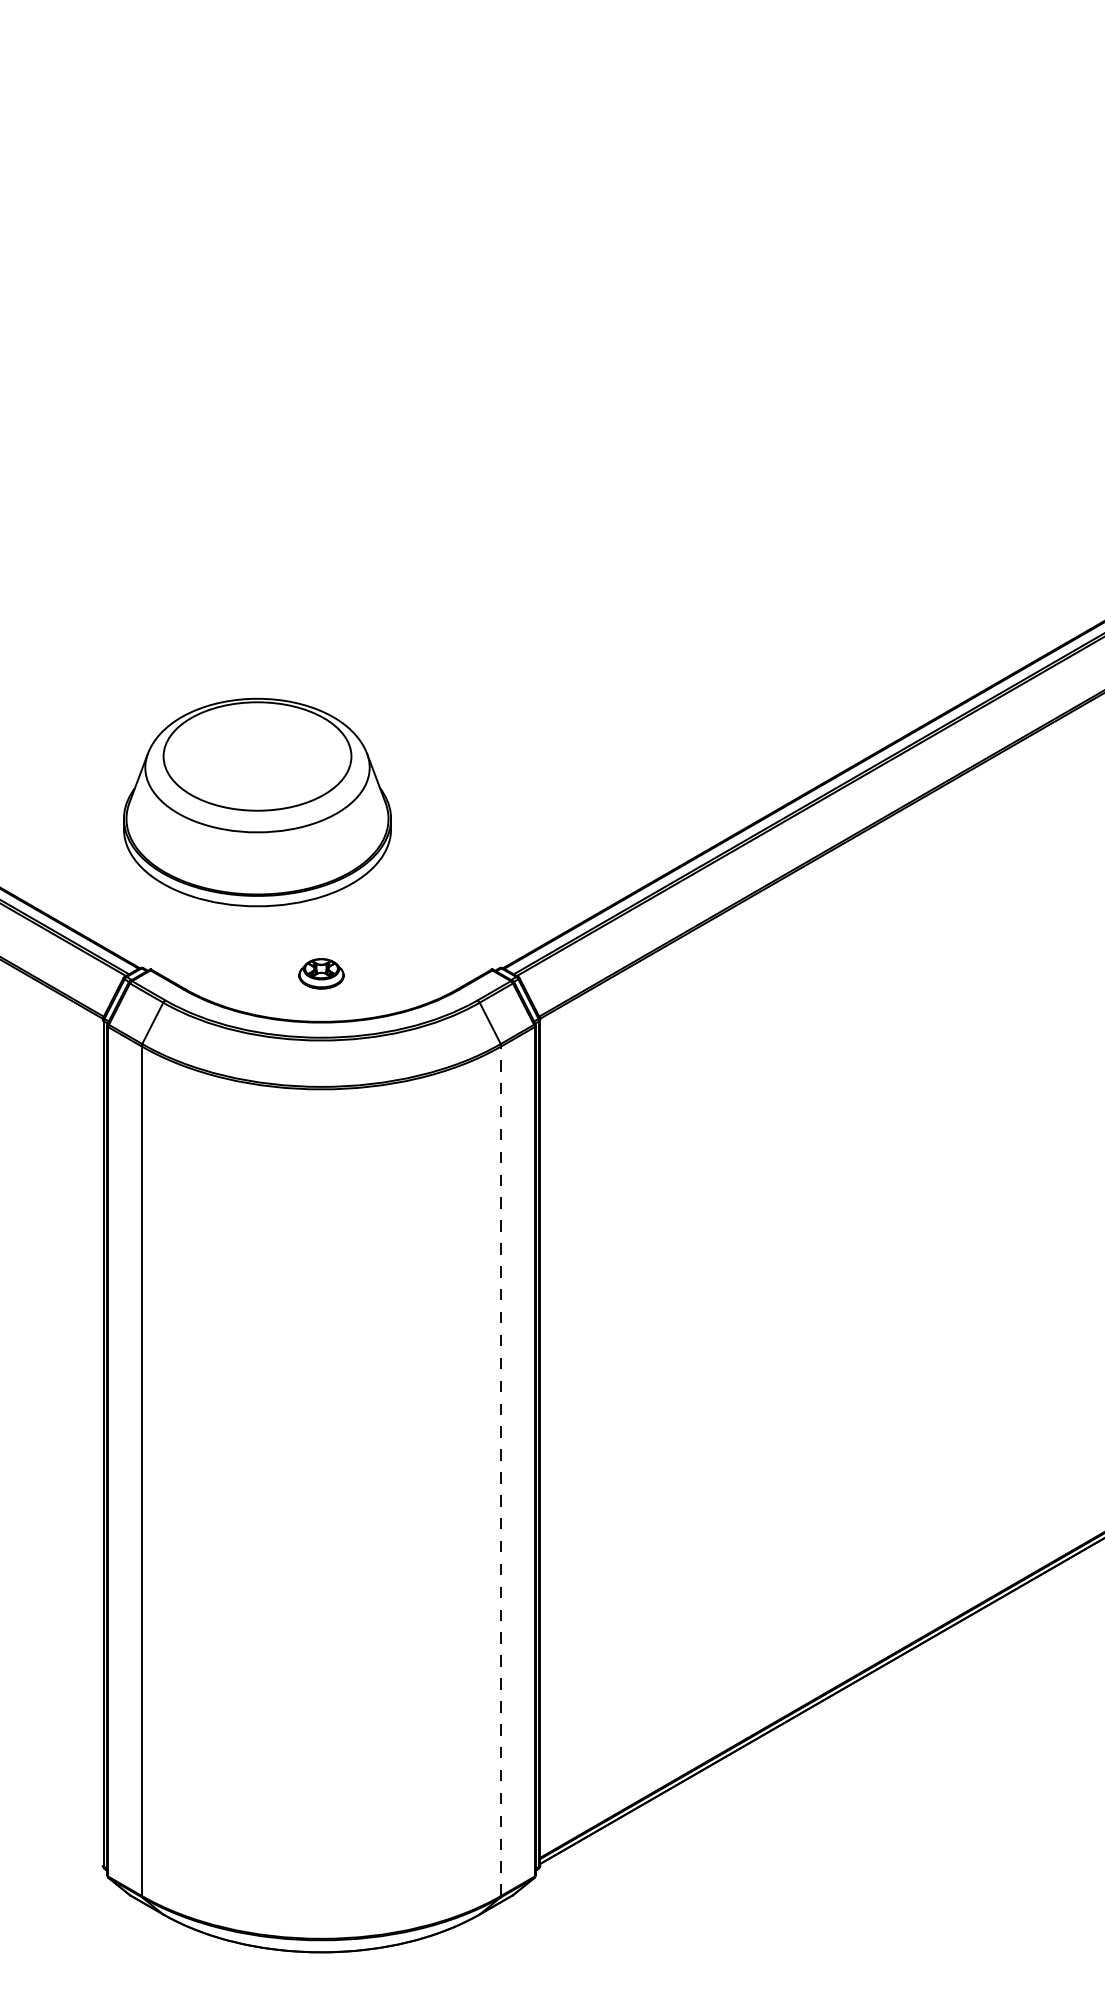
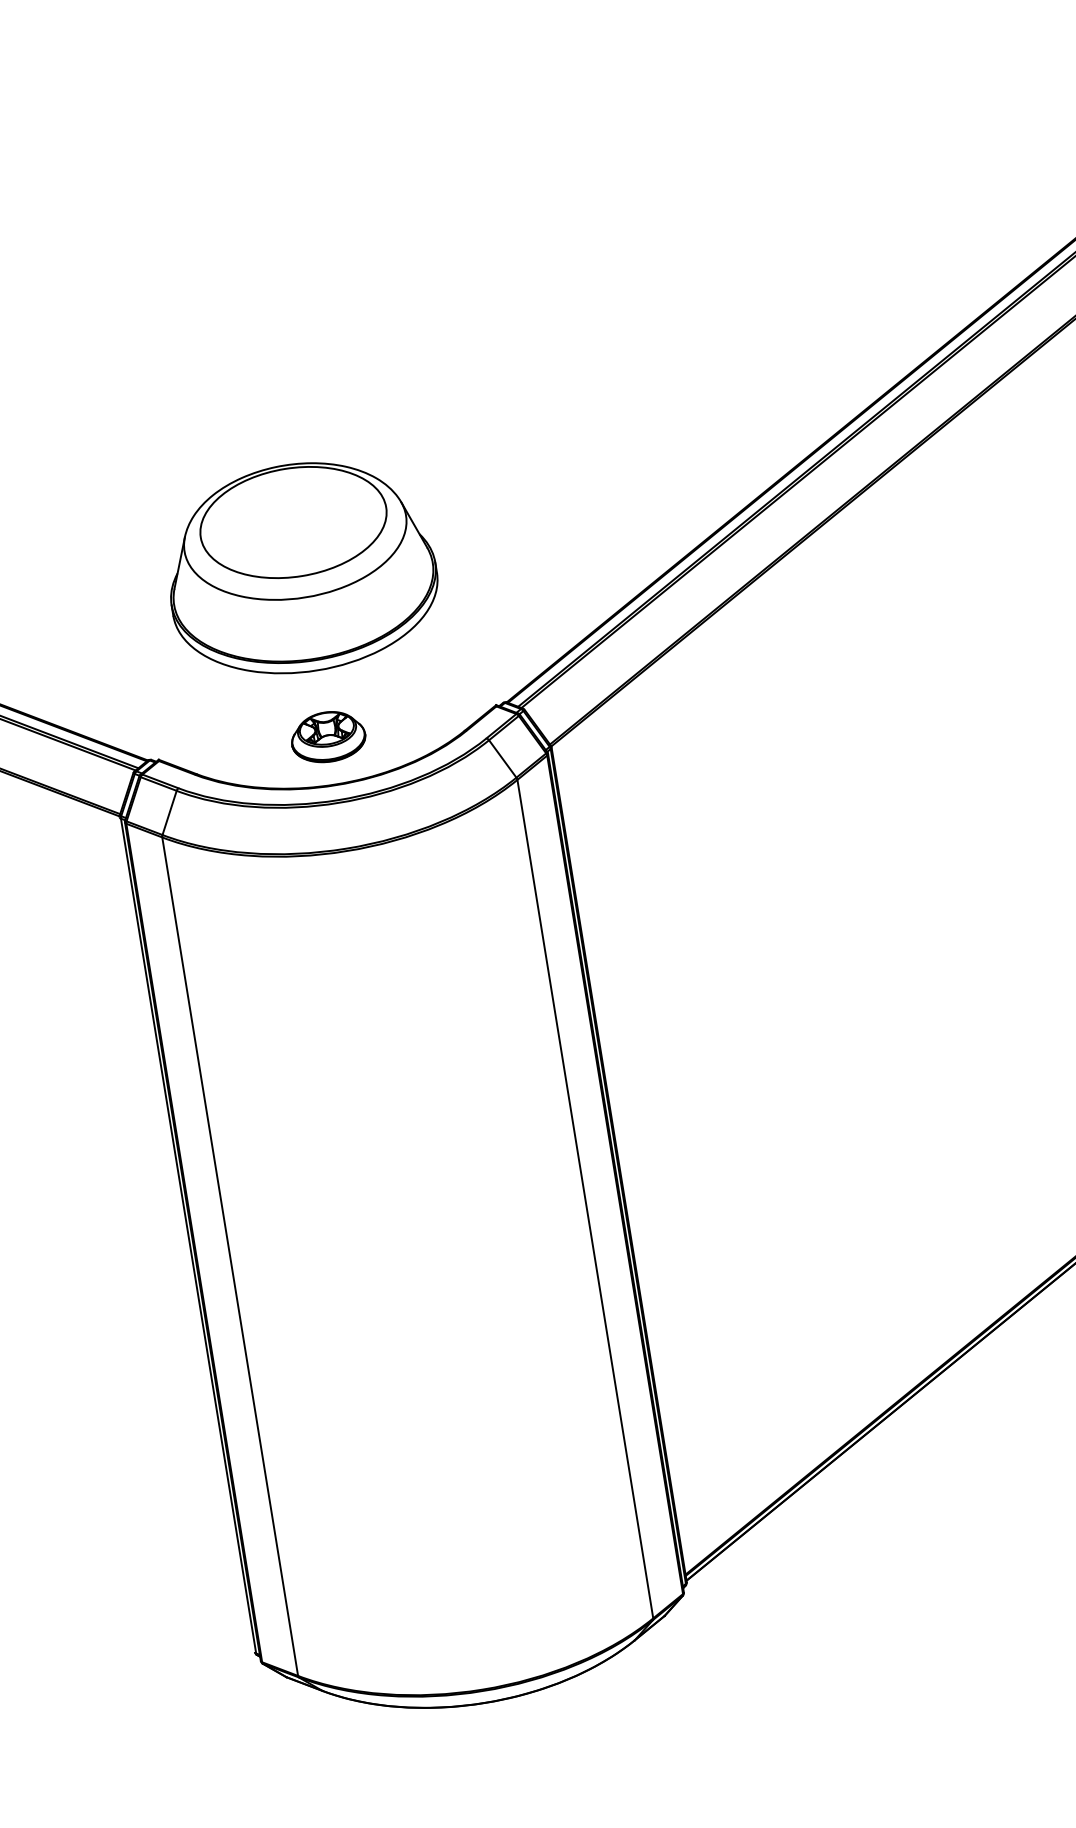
part: (257, 802) -> (300, 567), moved
part: (321, 973) -> (328, 736), size x1.67
line: (501, 1471) -> (585, 1199), dashed -> solid

